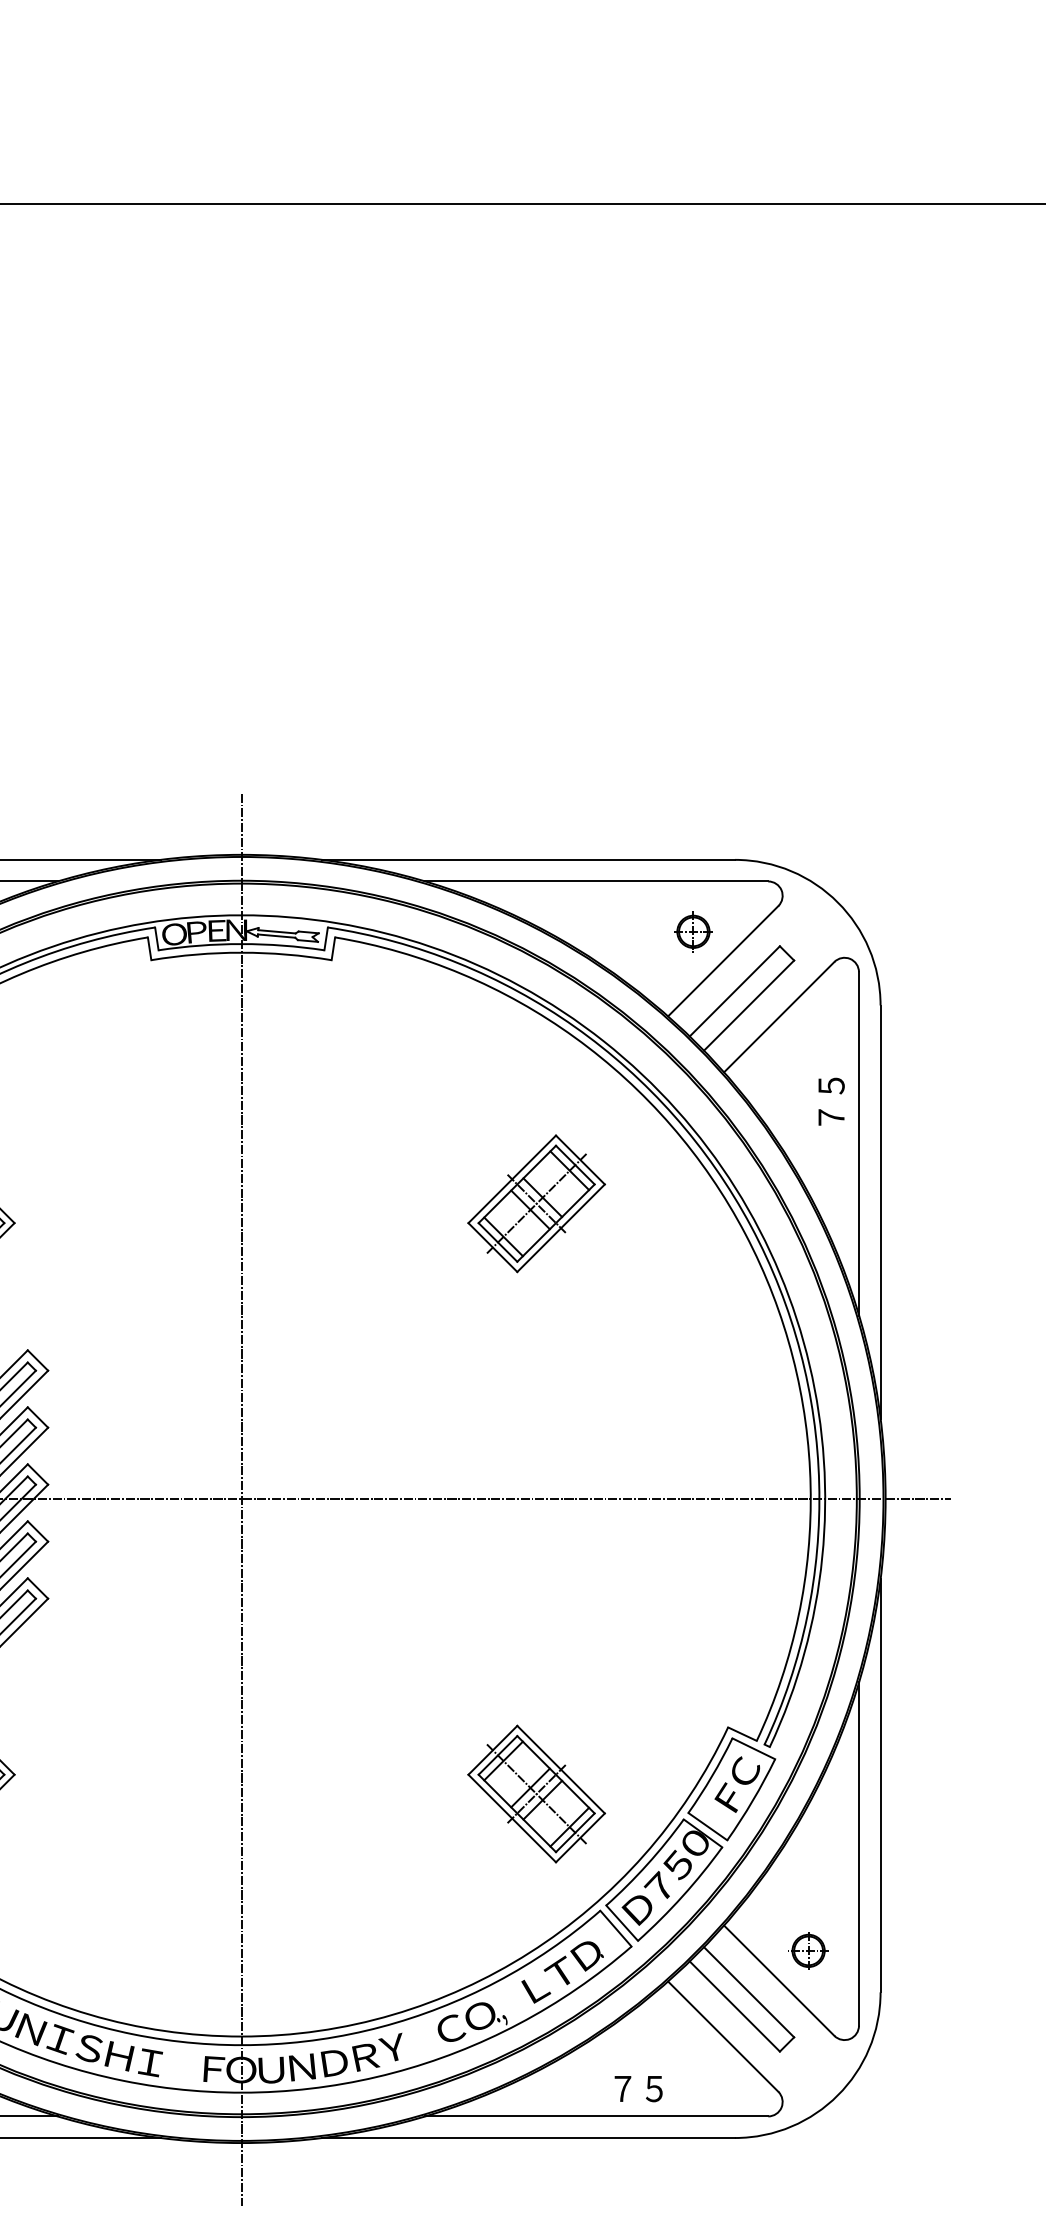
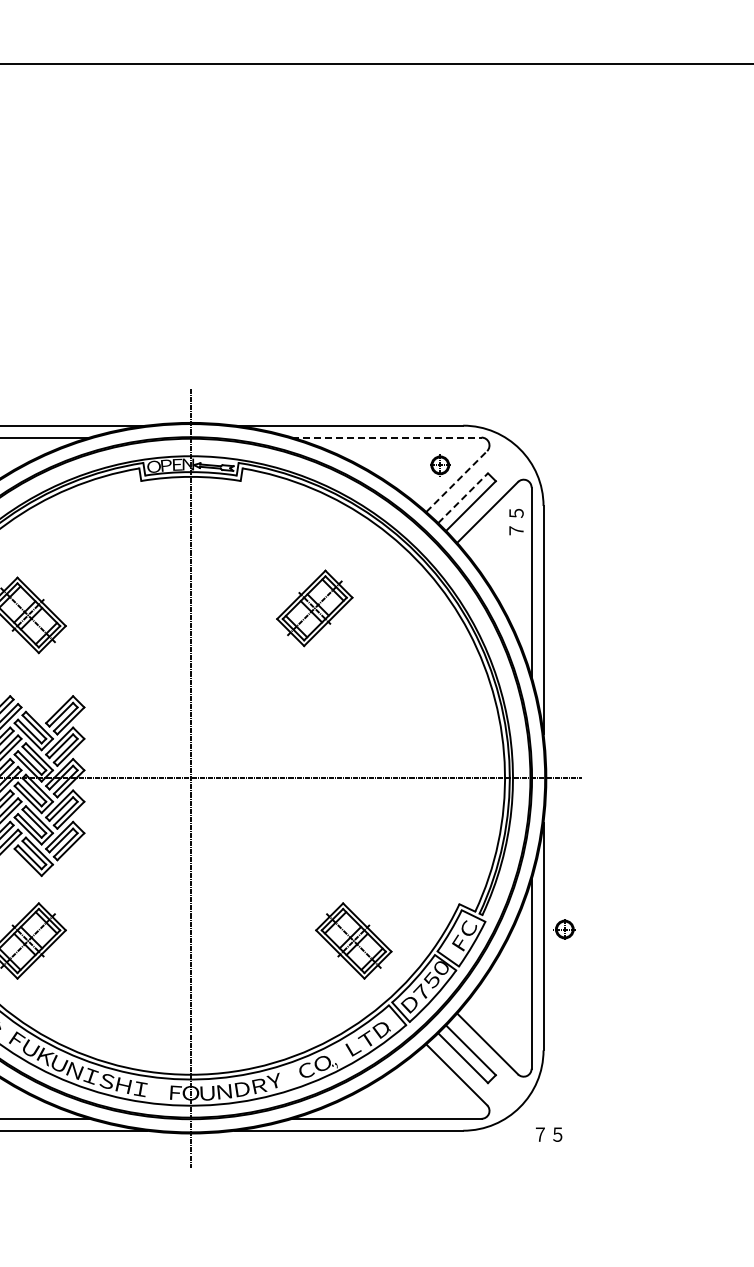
line: (595, 881) -> (386, 437), solid -> dashed
line: (724, 961) -> (457, 481), solid -> dashed
line: (735, 990) -> (463, 497), solid -> dashed
text: (831, 1102) -> (516, 522), moved
part: (536, 1203) -> (314, 608), moved
part: (807, 1950) -> (564, 929), moved
text: (639, 2088) -> (549, 1134), moved

